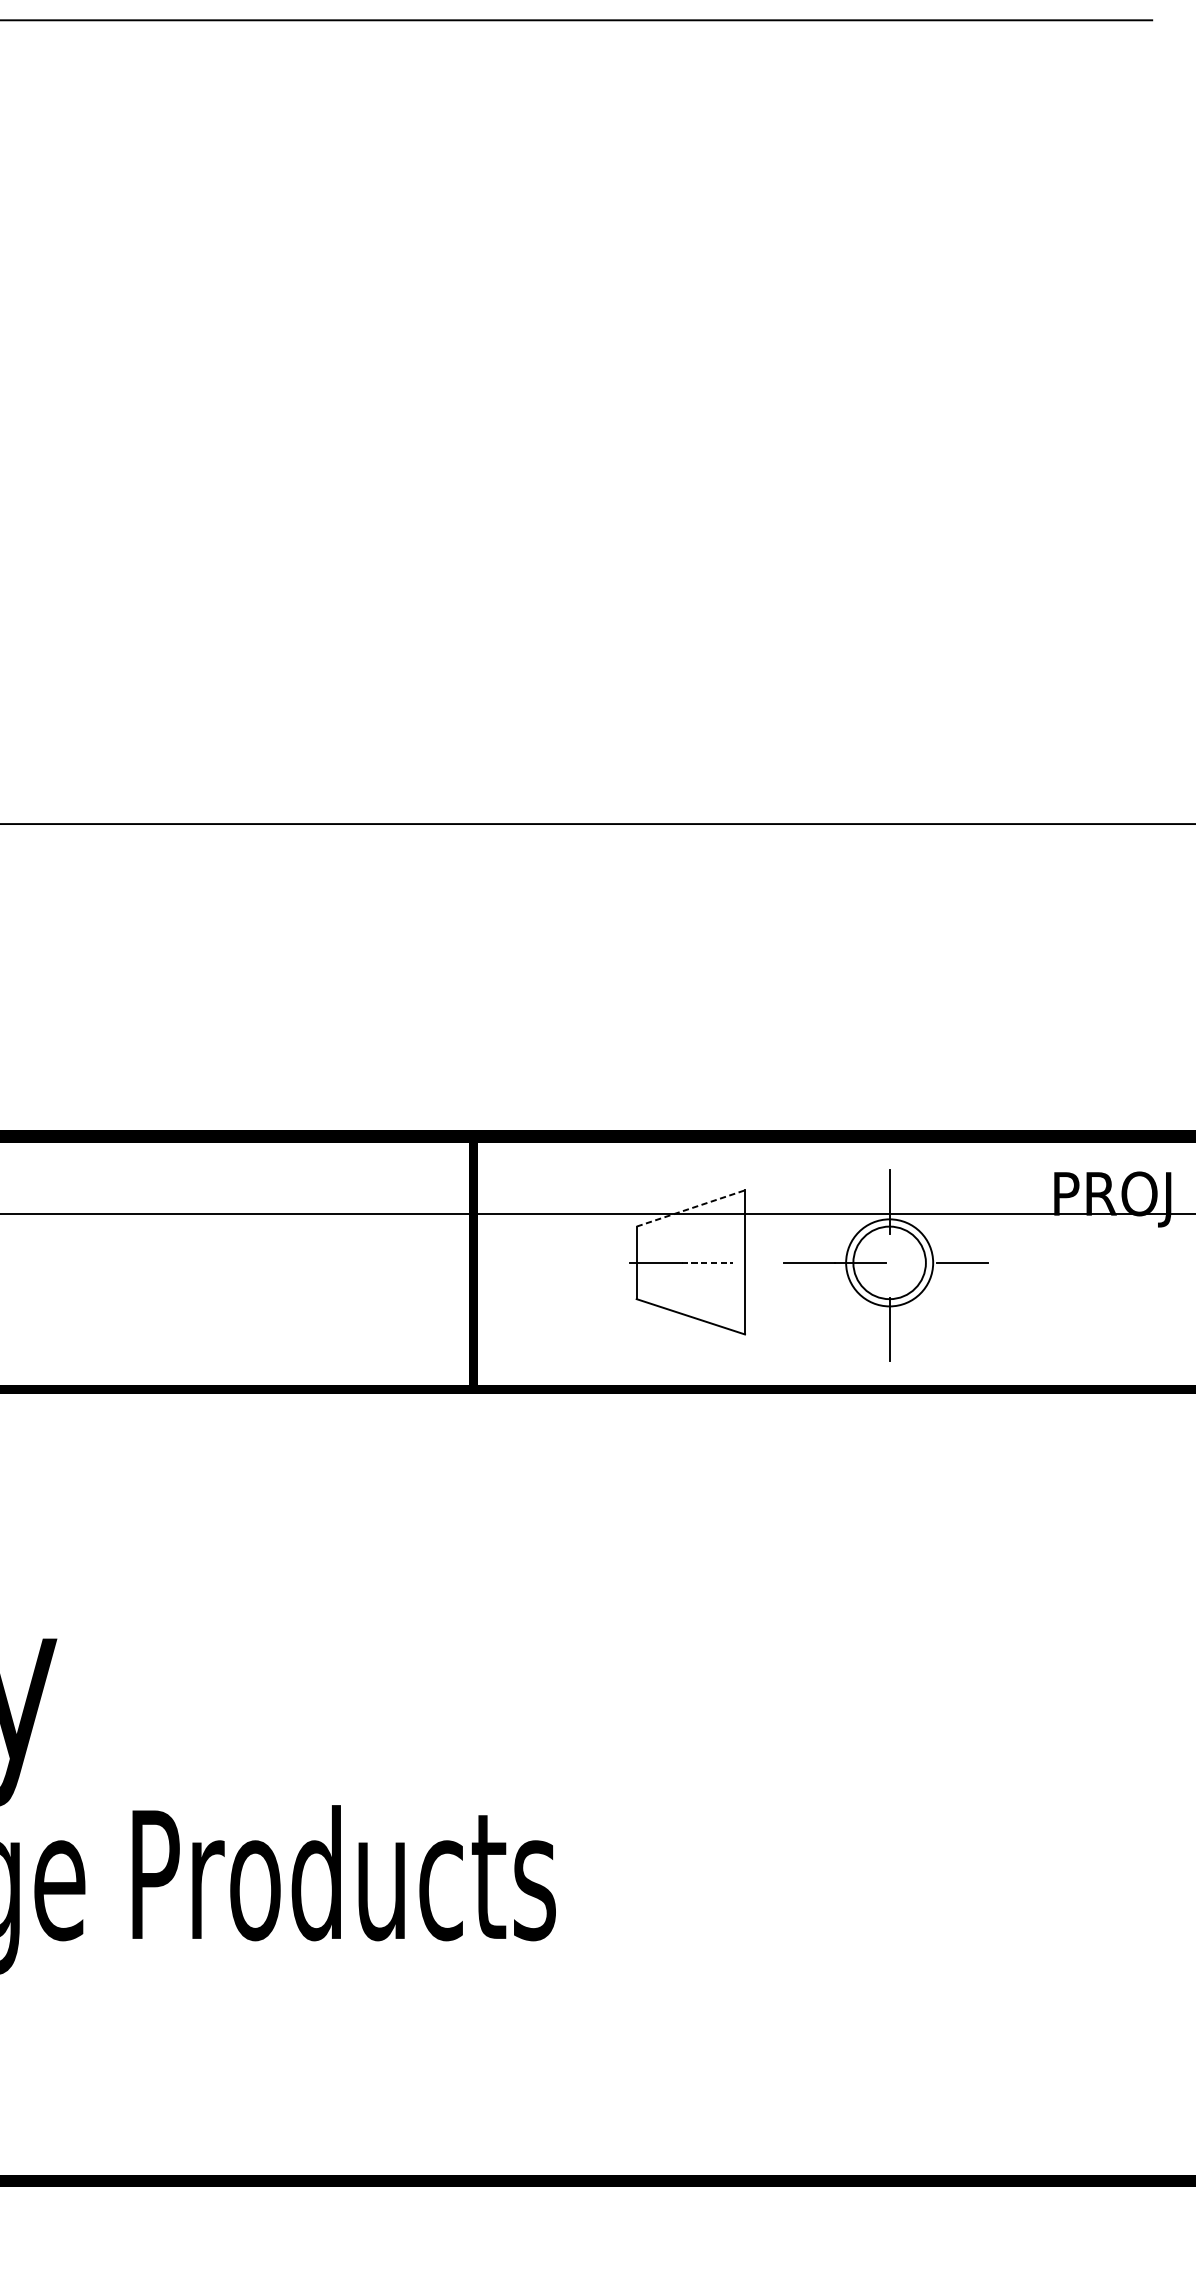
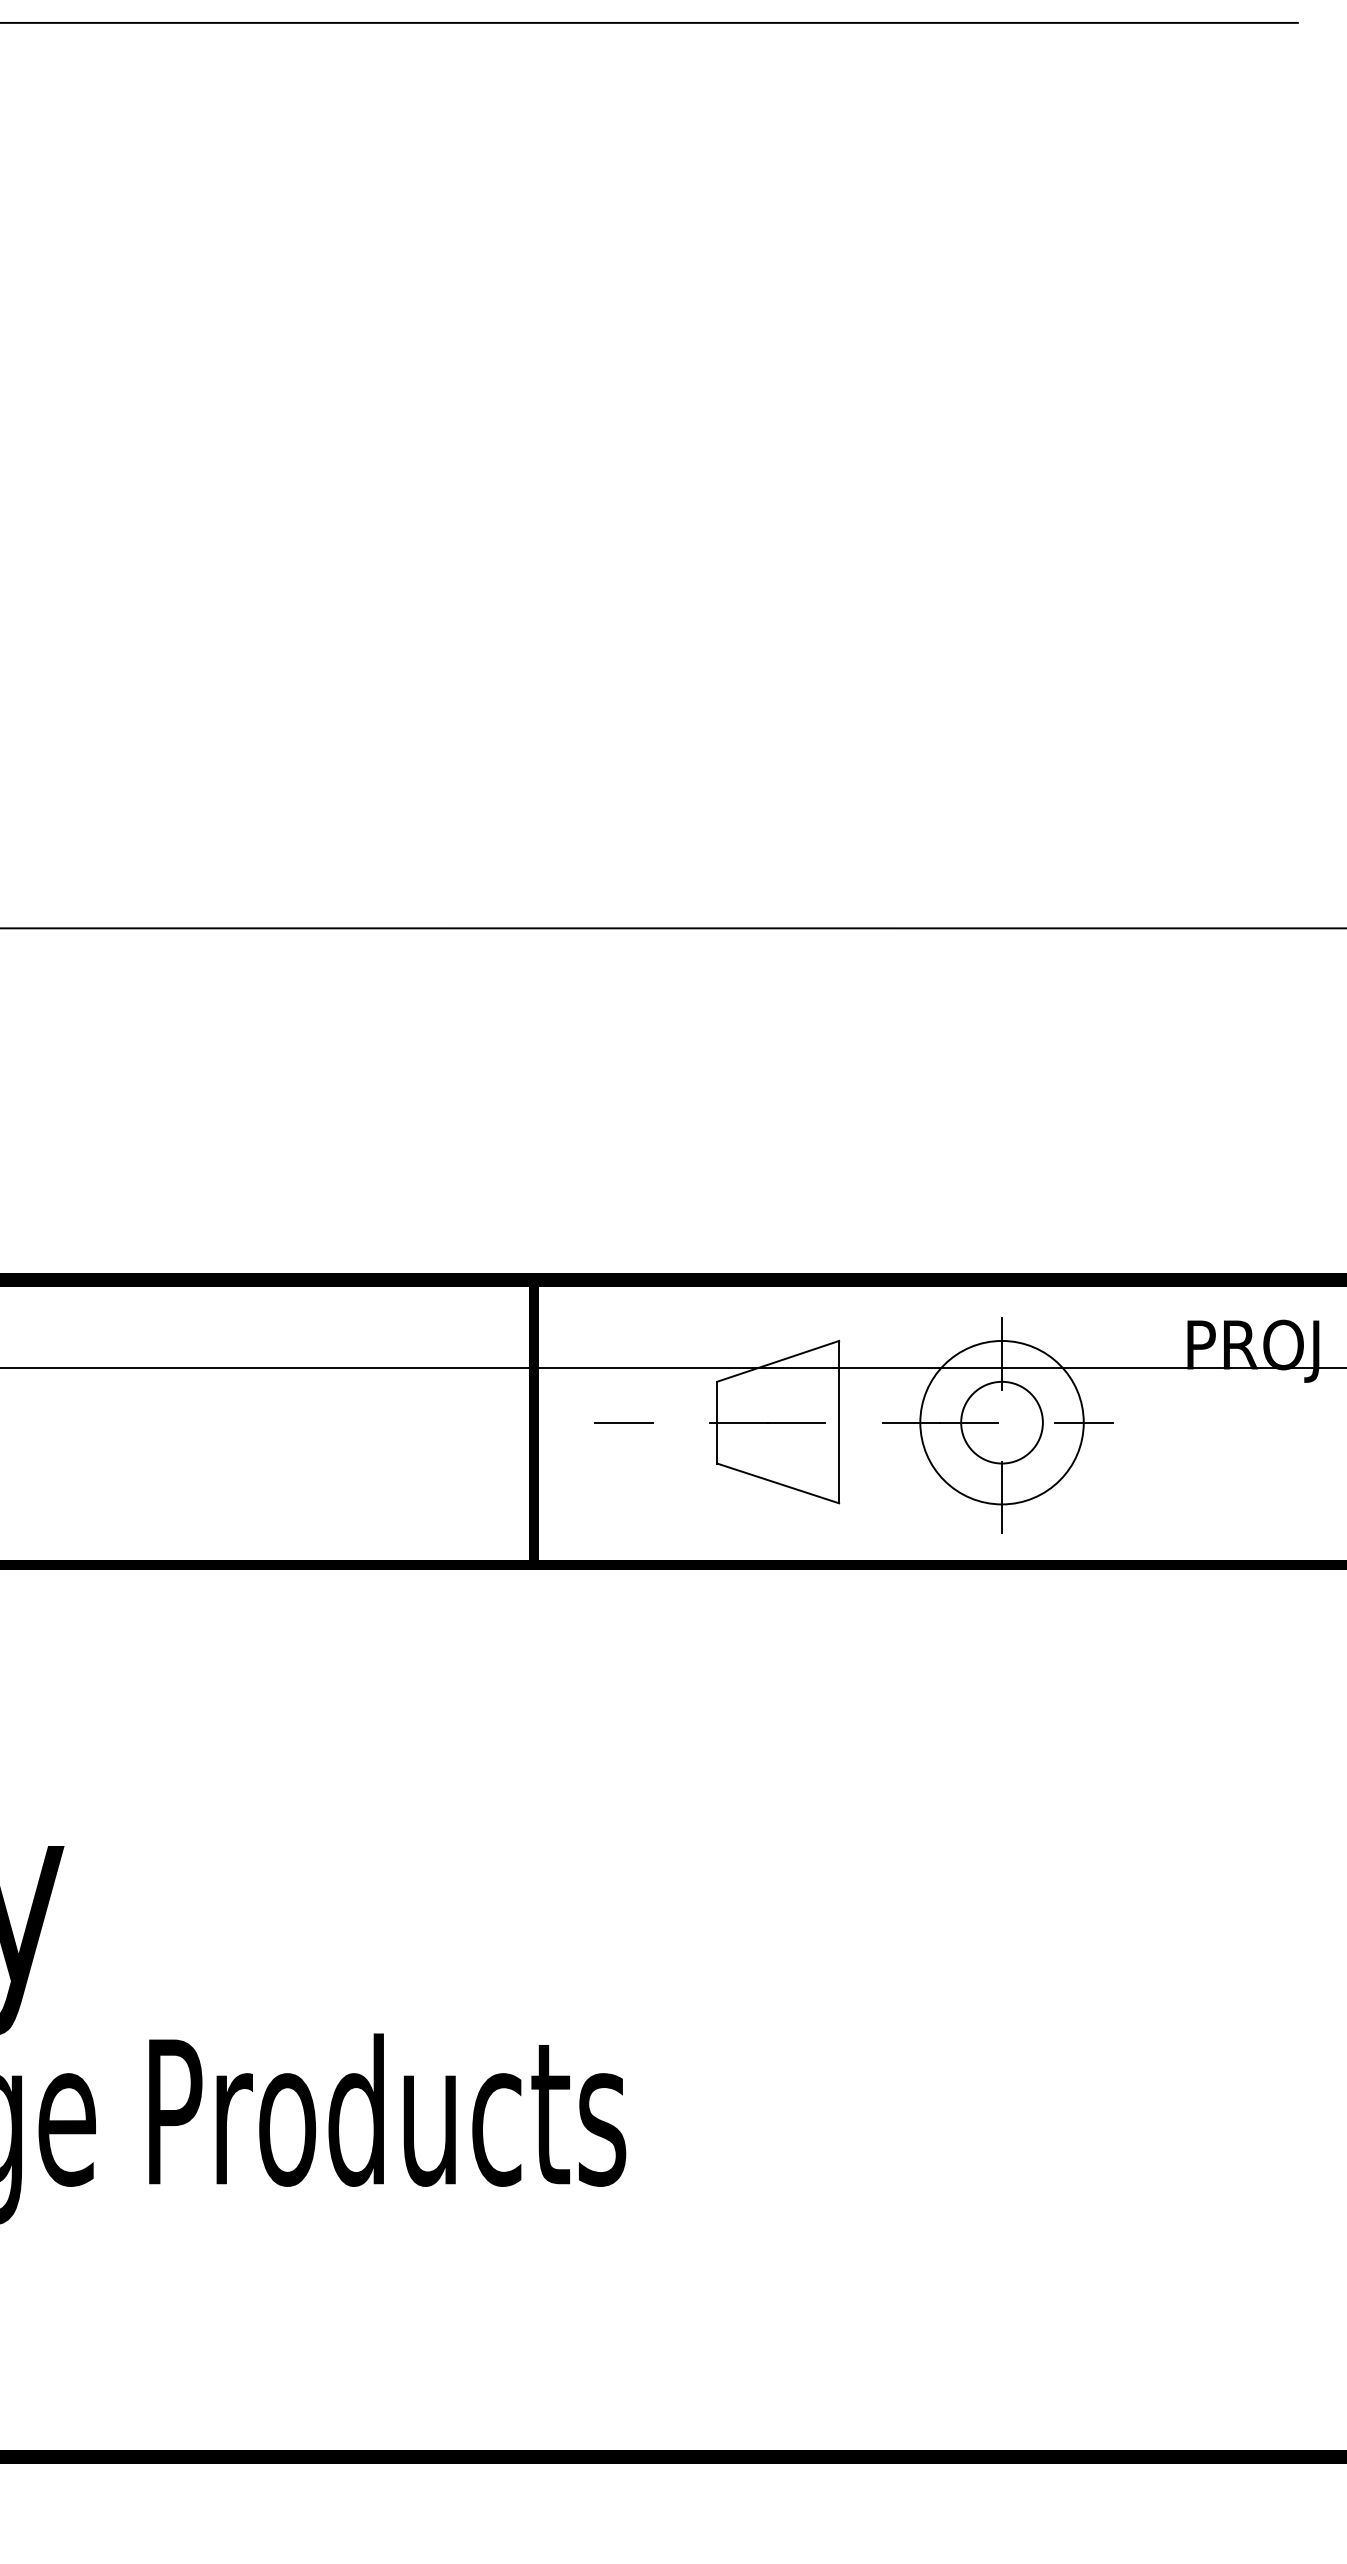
line: (691, 1208) -> (778, 1361), dashed -> solid
line: (553, 1262) -> (623, 1422), added
line: (707, 1262) -> (796, 1422), dashed -> solid
circle: (889, 1262) -> (1001, 1422), size x1.67

